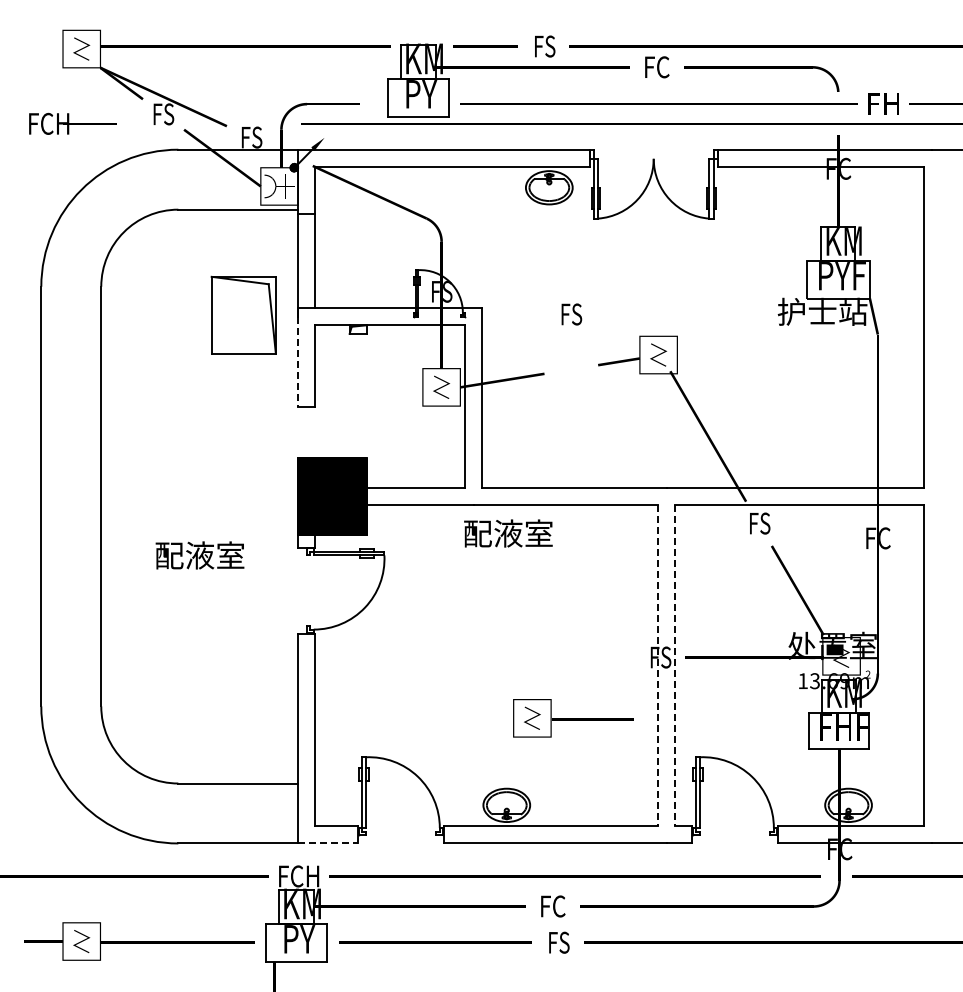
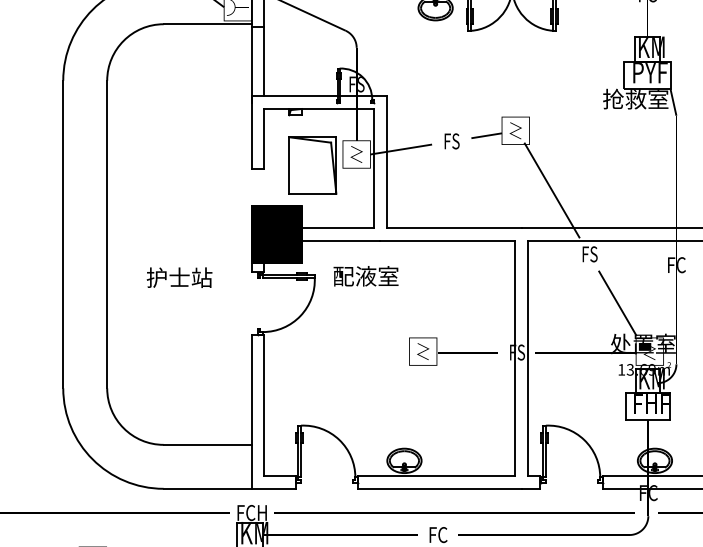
text: (822, 311) -> (635, 98), 护士站 -> 抢救室
part: (243, 314) -> (312, 164), moved
text: (571, 314) -> (451, 141), moved
line: (298, 361) -> (251, 135), dashed -> solid
text: (508, 533) -> (366, 276), moved
text: (199, 555) -> (179, 277), 配液室 -> 护士站
line: (657, 665) -> (514, 358), dashed -> solid
line: (675, 665) -> (528, 358), dashed -> solid
text: (573, 718) -> (453, 351), moved
line: (328, 843) -> (273, 488), dashed -> solid

